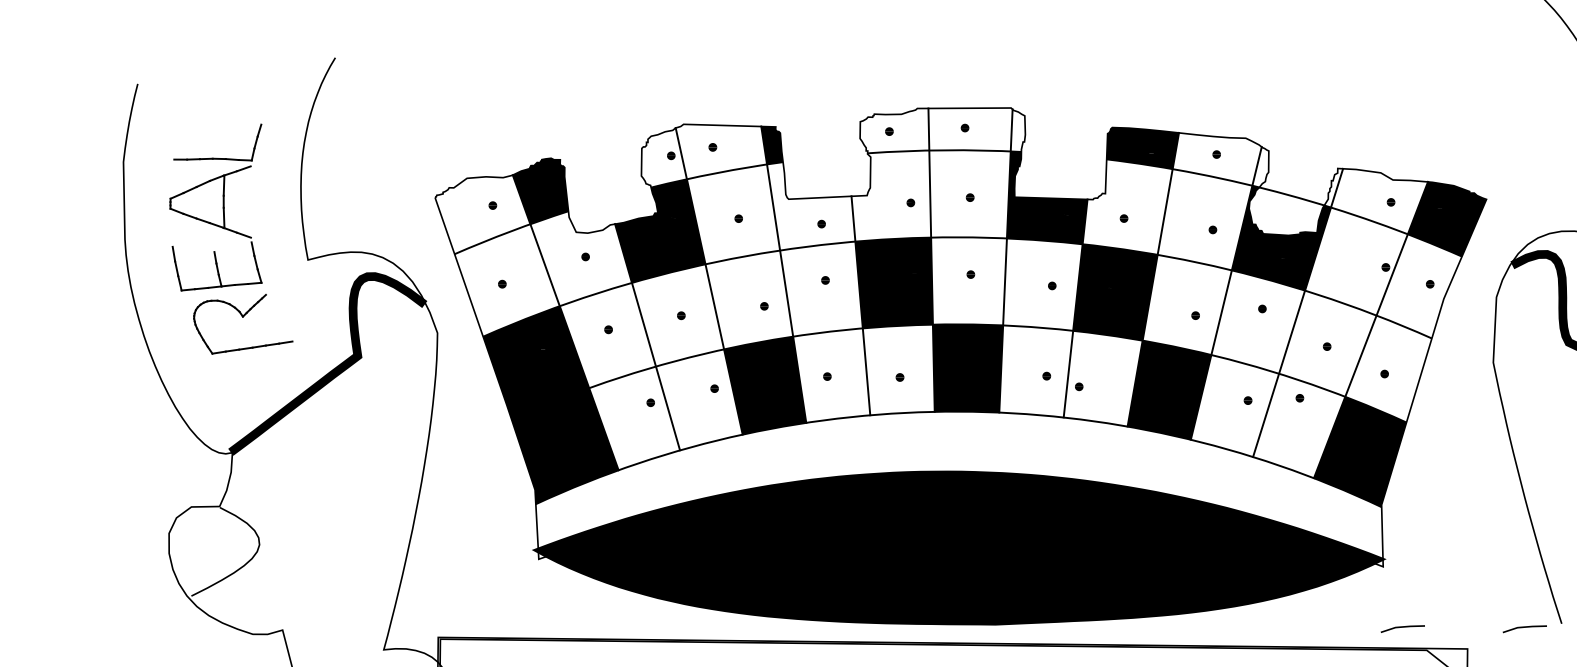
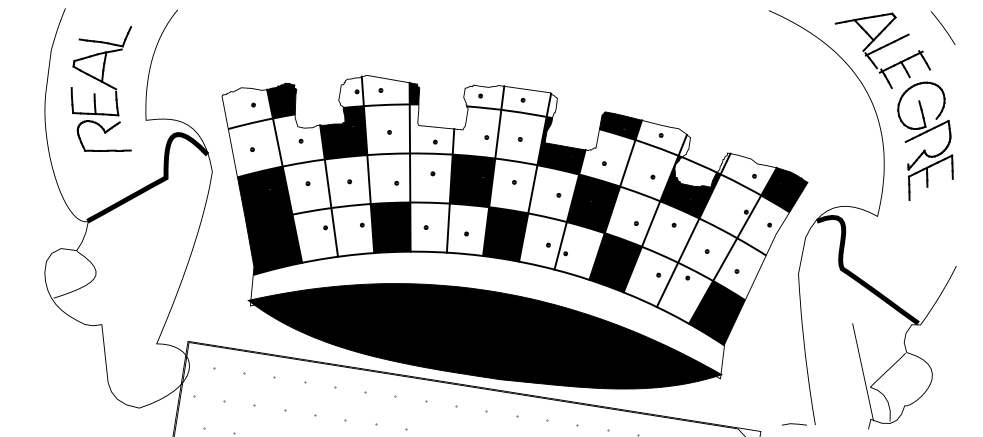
part: (223, 240) -> (100, 88), moved
line: (1402, 627) -> (726, 414), removed

